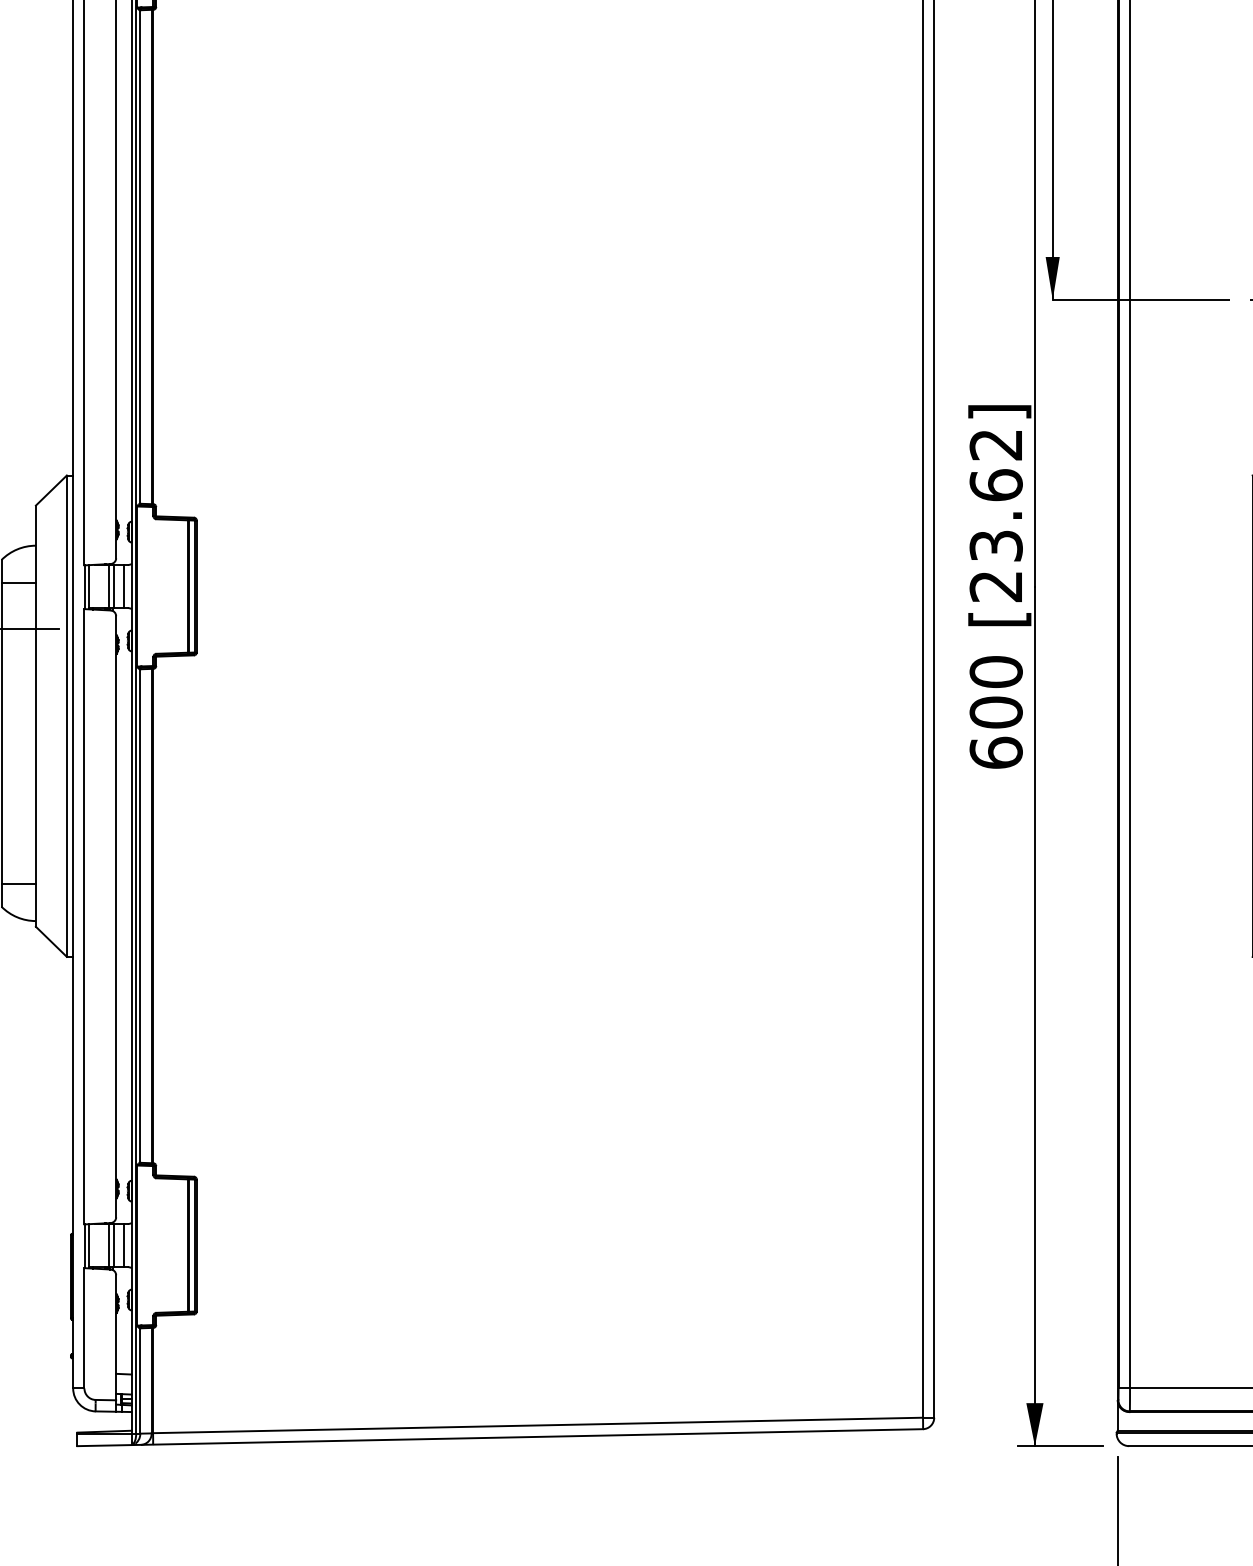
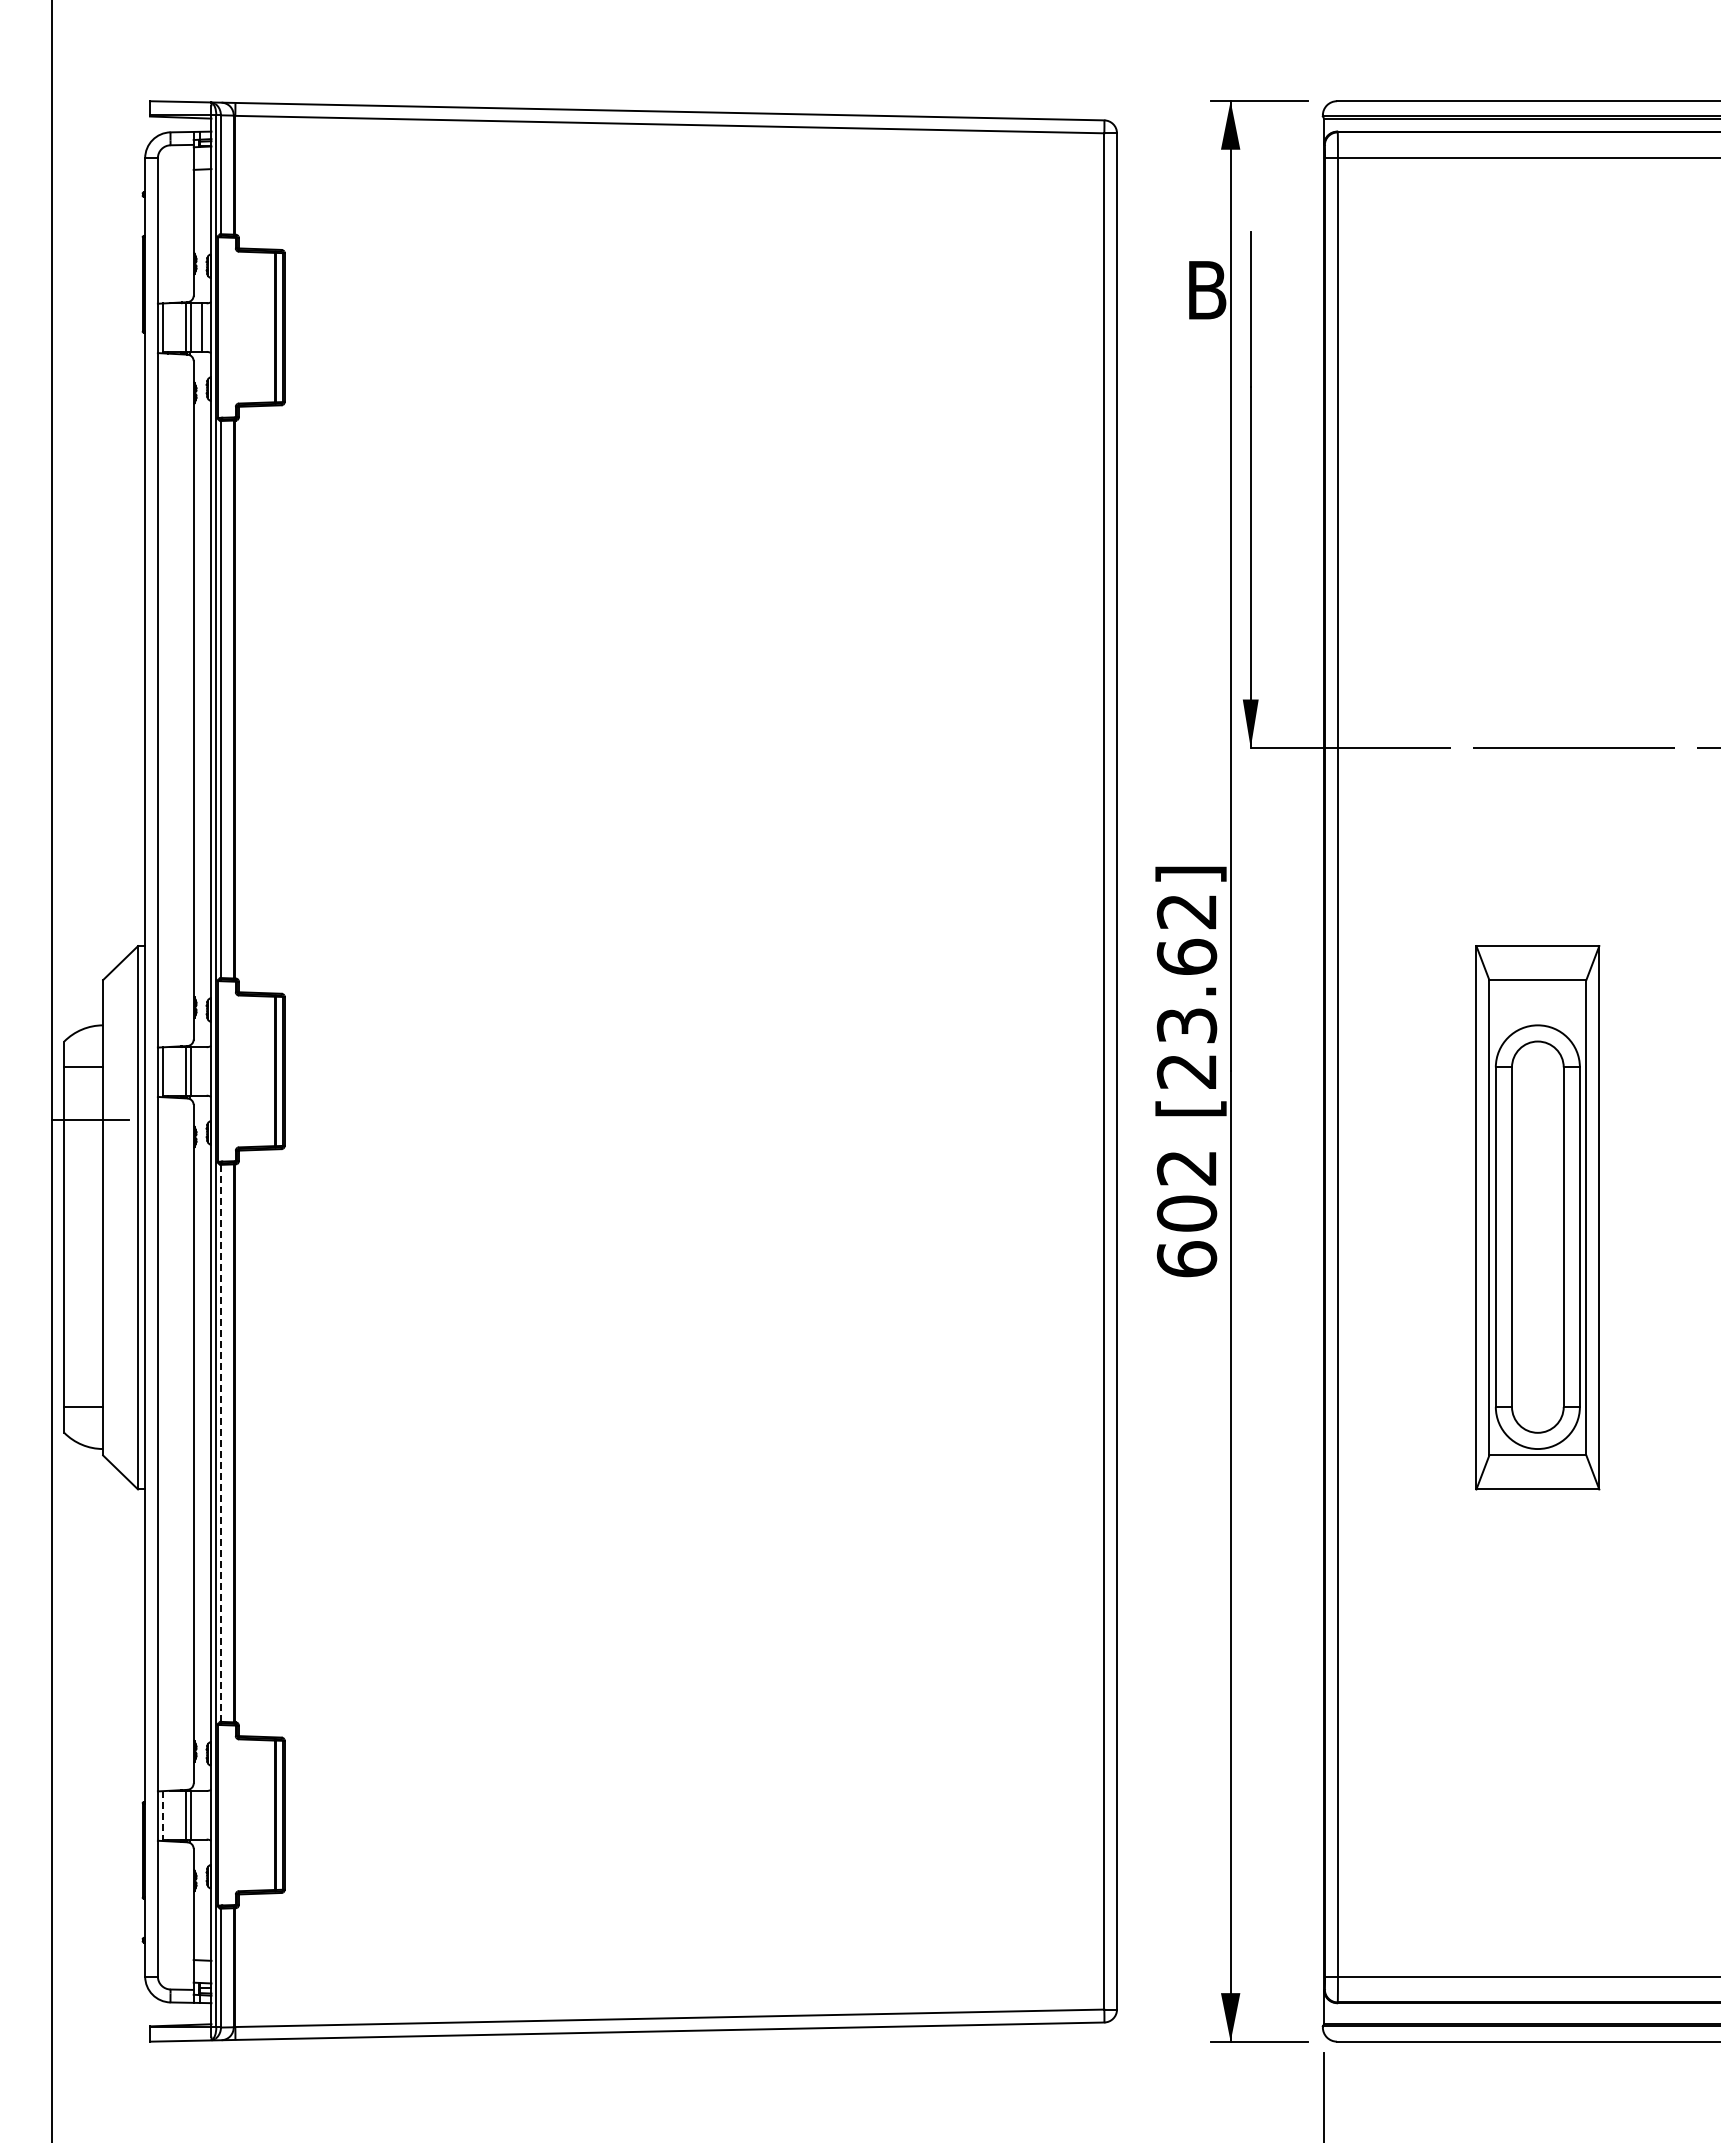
line: (123, 586) -> (202, 1071), removed
text: (995, 671) -> (1186, 1167), 600 -> 602
line: (139, 916) -> (220, 1443), solid -> dashed
line: (88, 1245) -> (162, 1815), solid -> dashed
line: (123, 1245) -> (202, 1815), removed

